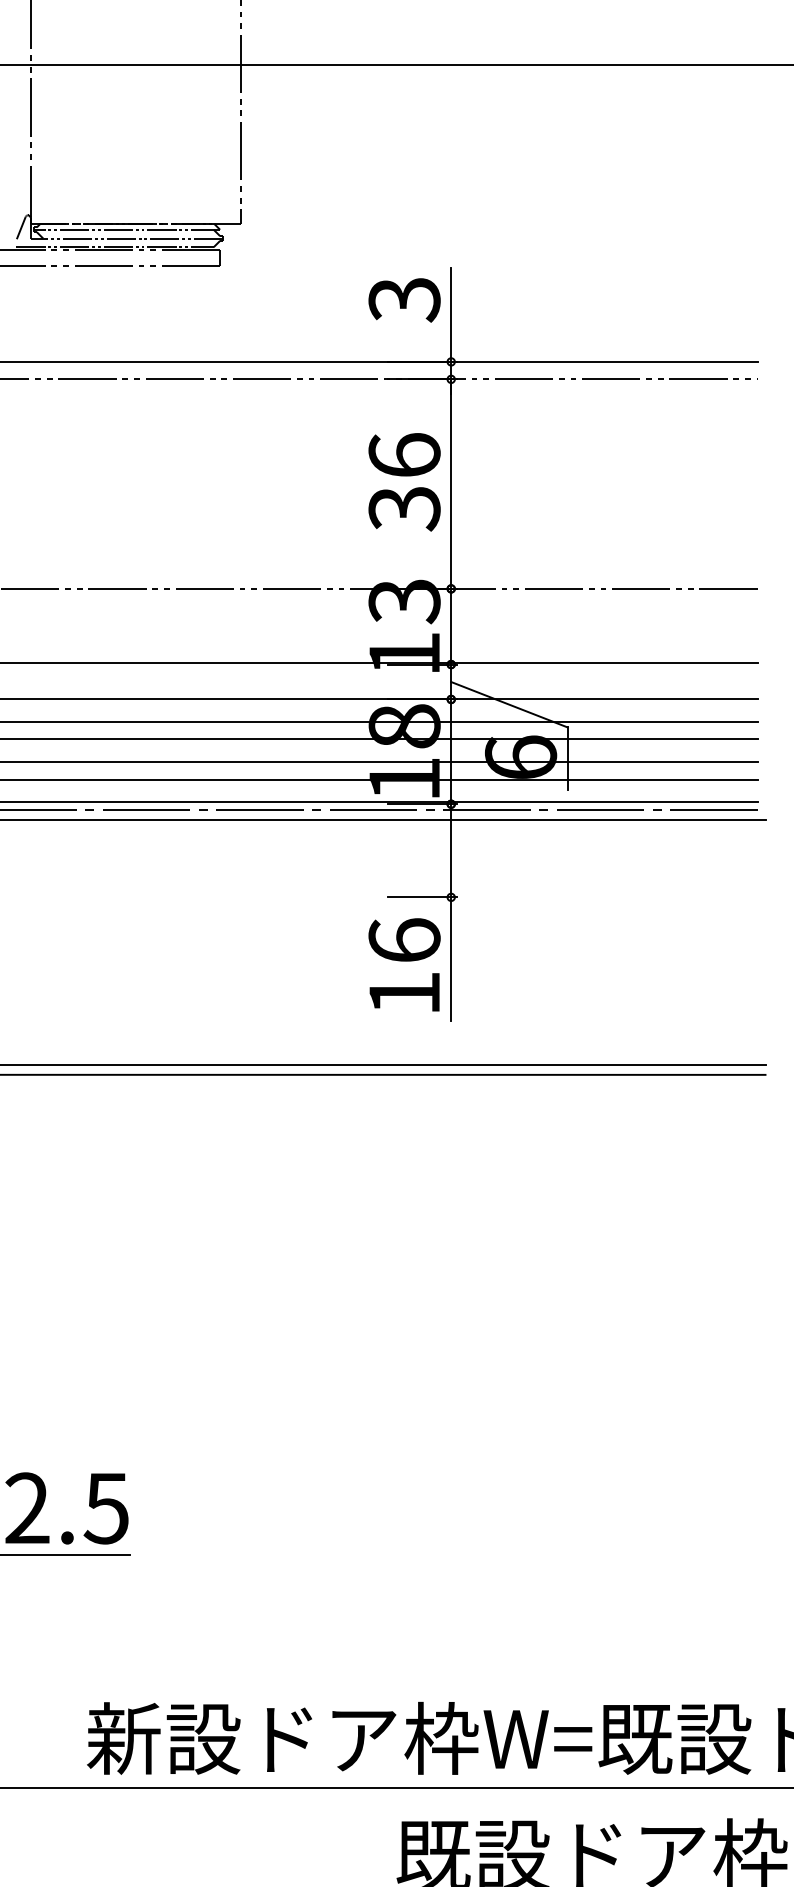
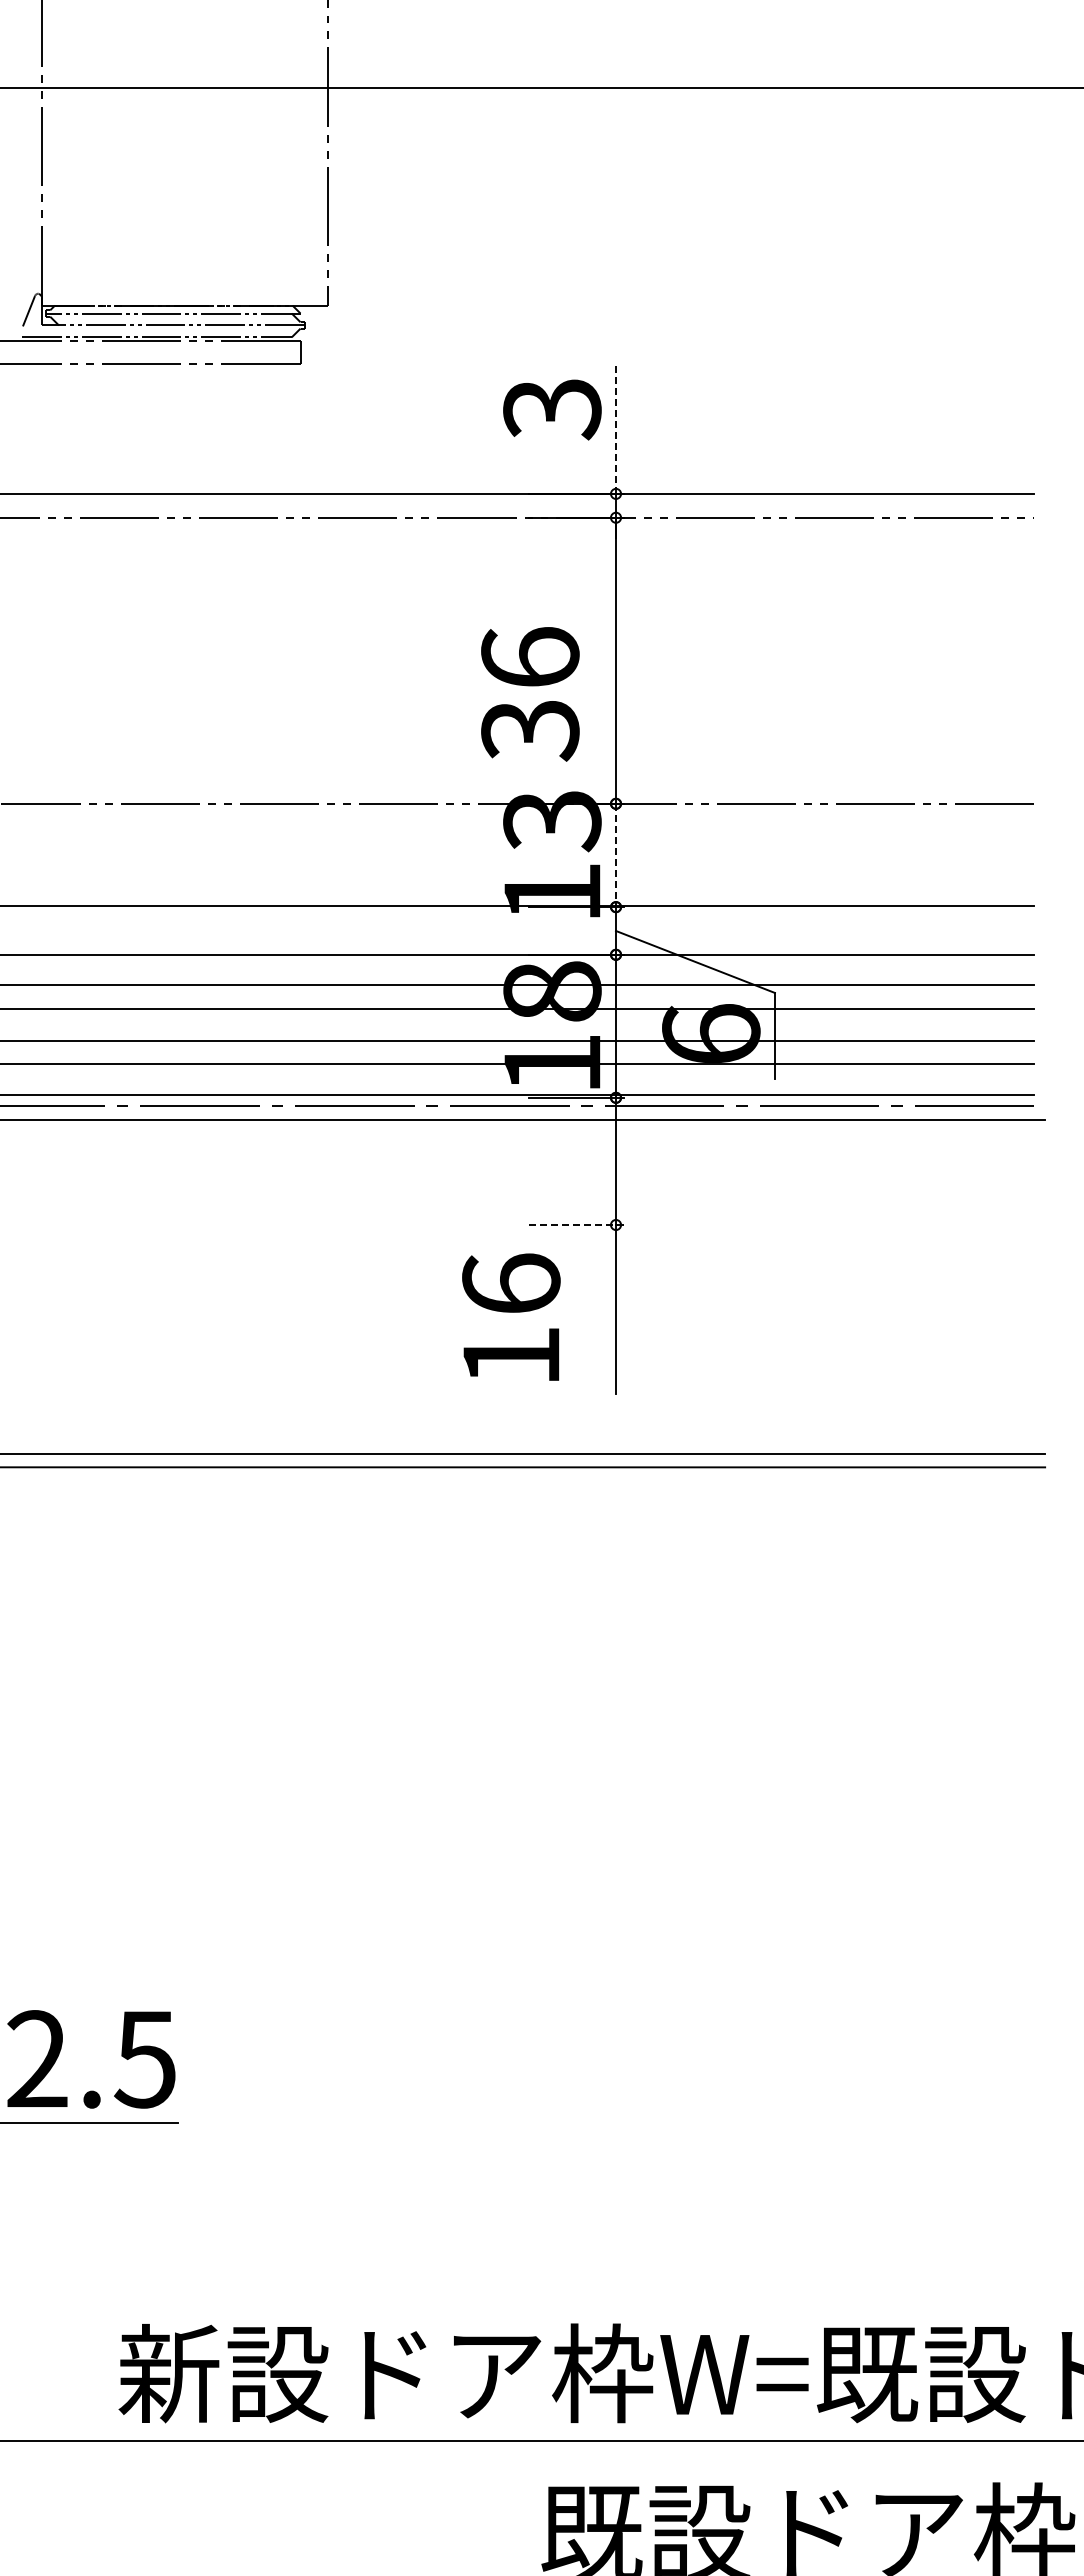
line: (451, 315) -> (616, 430), solid -> dashed
text: (404, 482) -> (530, 694), moved
line: (451, 626) -> (616, 855), solid -> dashed
line: (423, 897) -> (577, 1225), solid -> dashed
text: (404, 964) -> (511, 1316), moved

